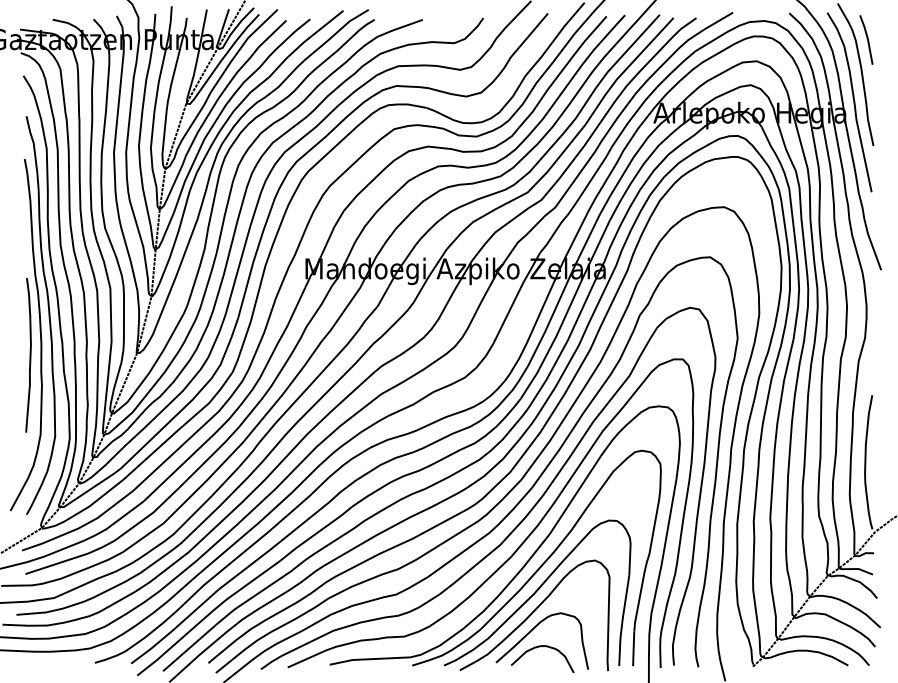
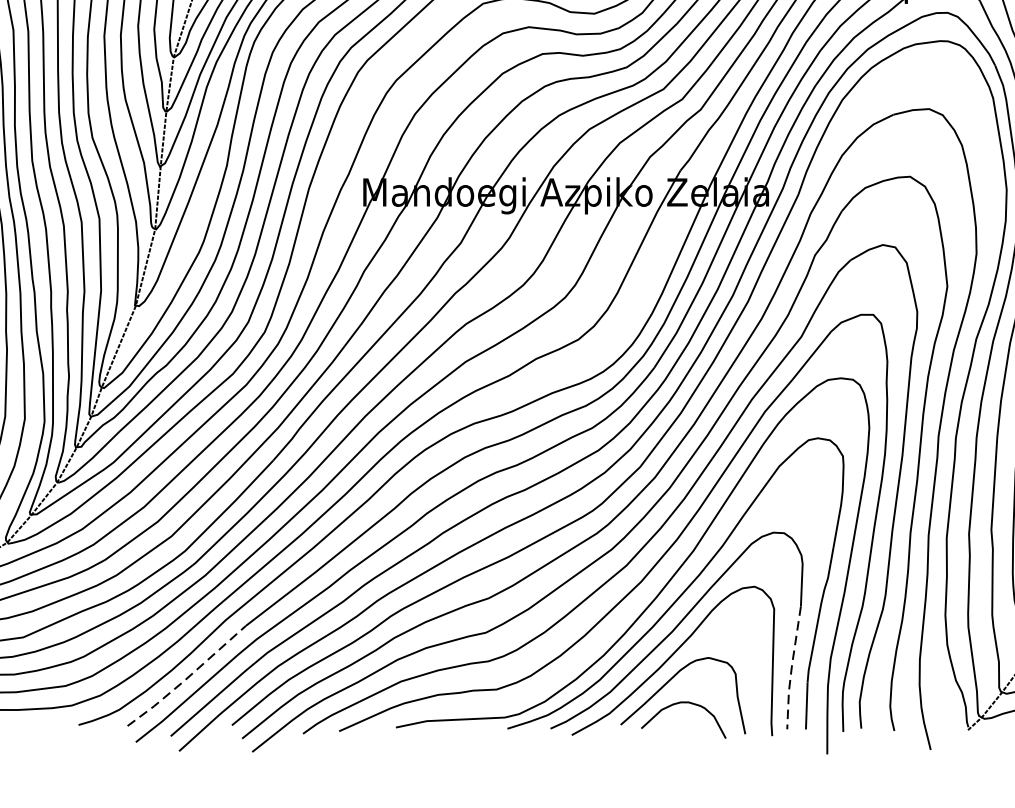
line: (622, 620) -> (791, 667), solid -> dashed
line: (174, 628) -> (186, 678), solid -> dashed

